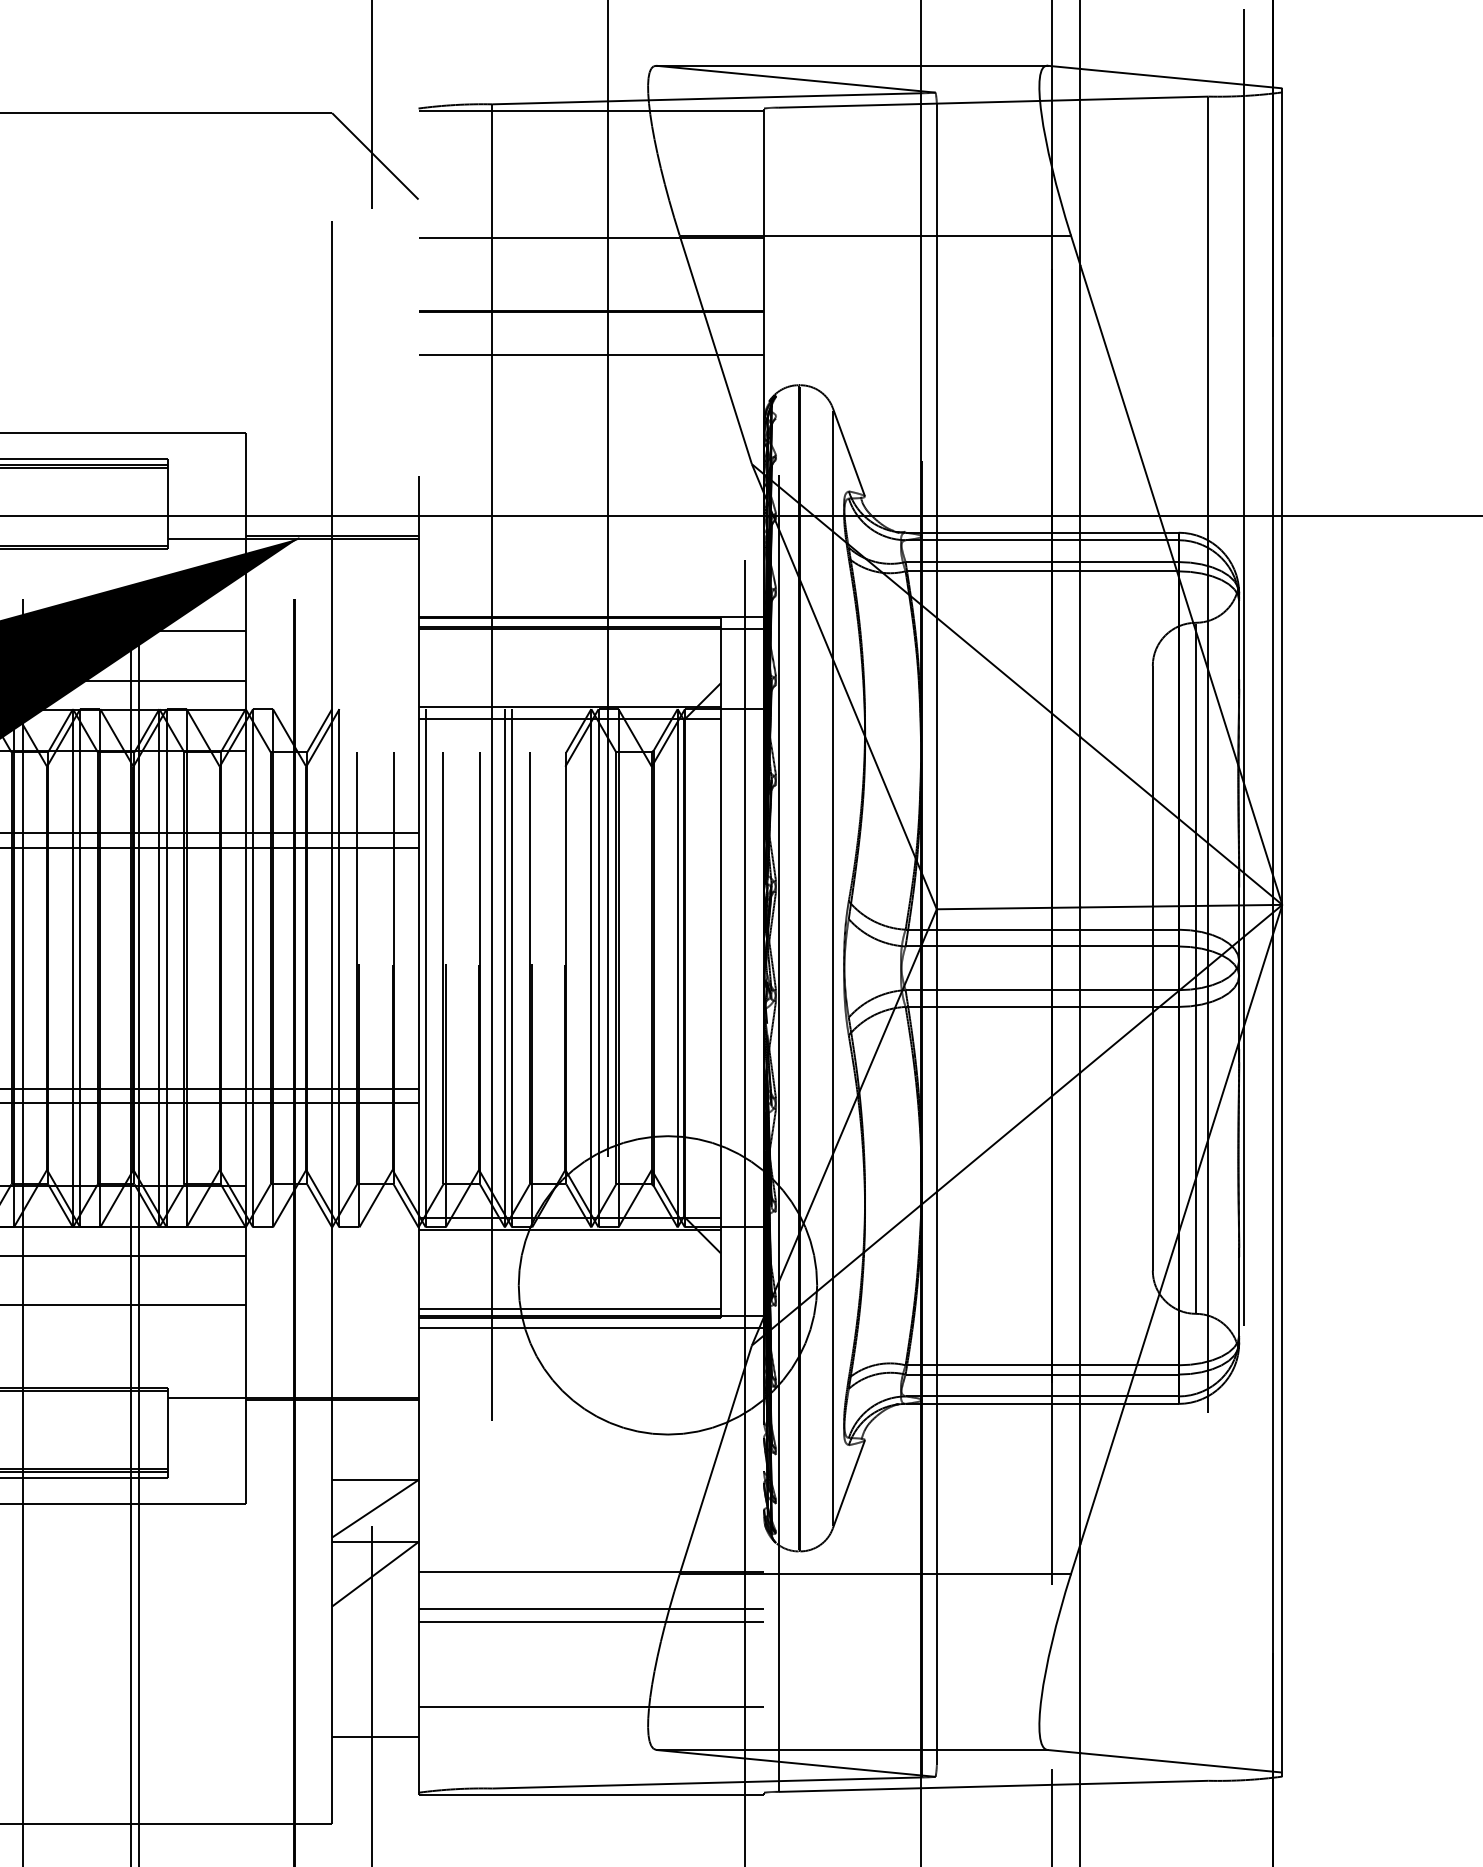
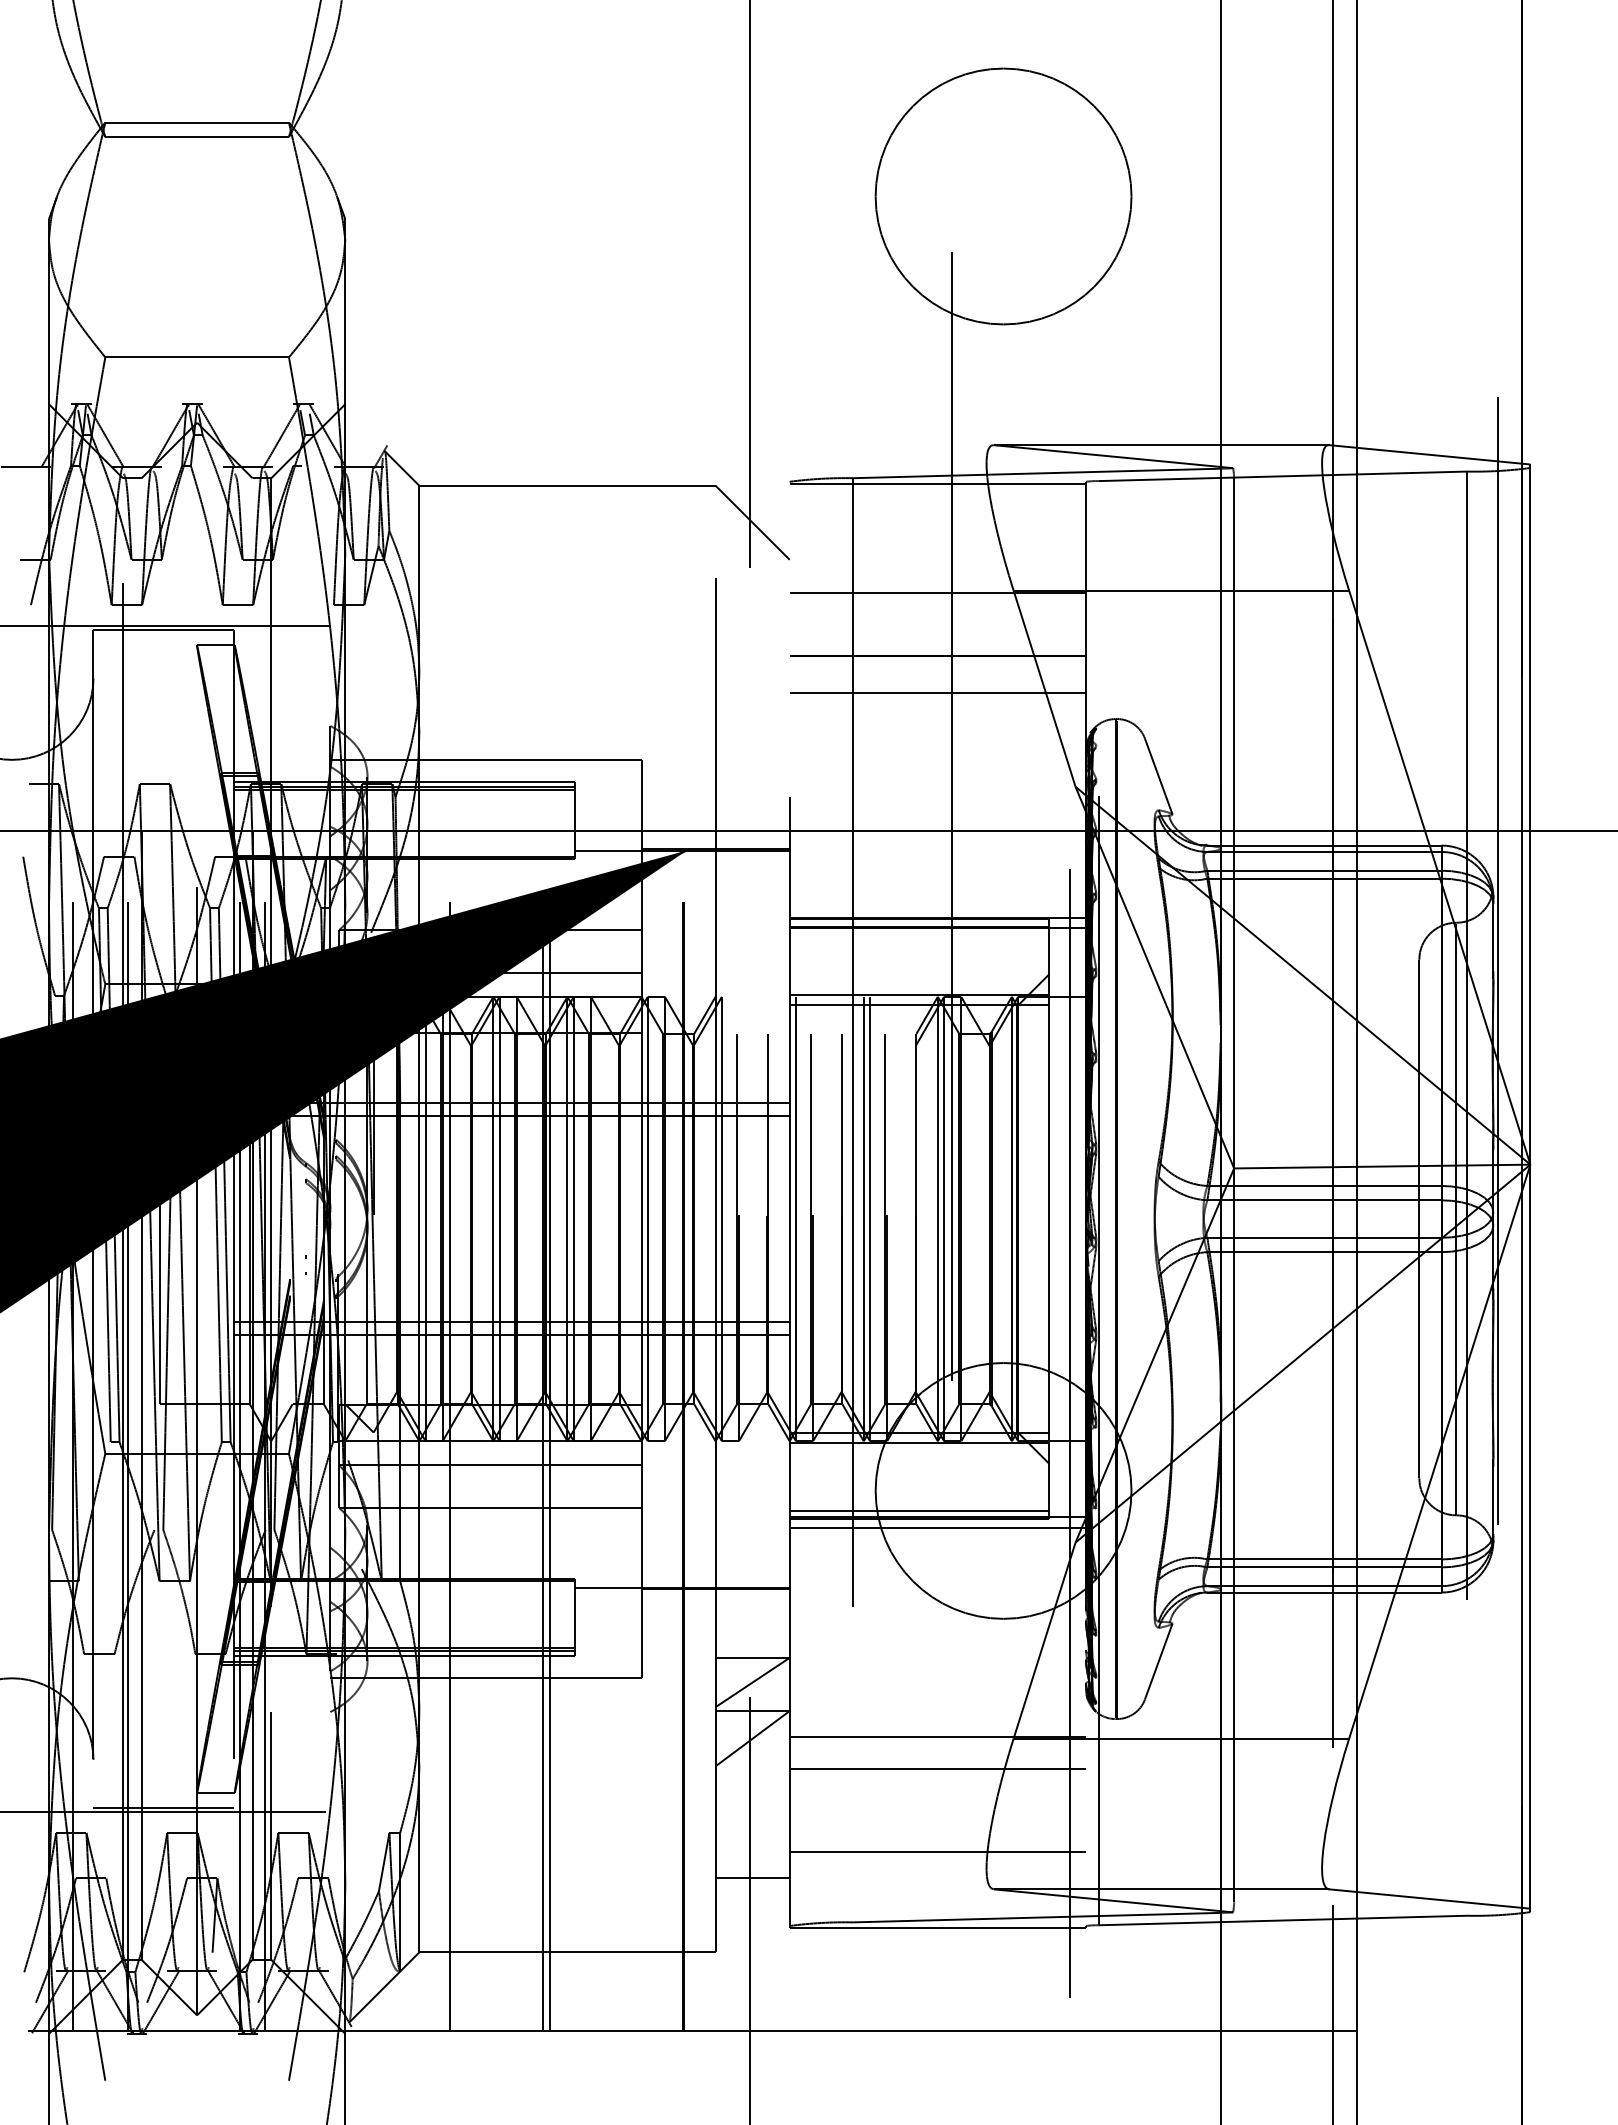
line: (832, 967) -> (1144, 1218), removed
line: (590, 1621) -> (937, 1779), removed

